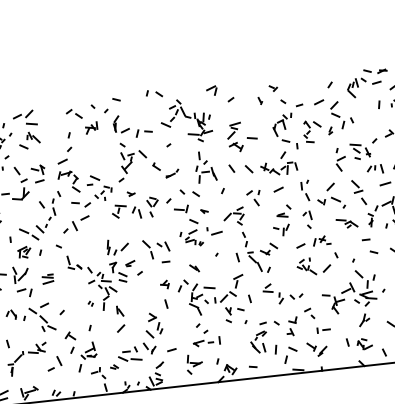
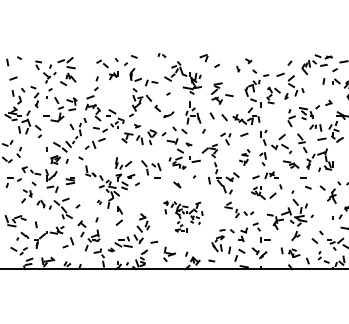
part: (153, 93) -> (161, 55), size x0.6
part: (282, 220) -> (244, 157), size x0.7
part: (207, 310) -> (183, 216), size x0.6

